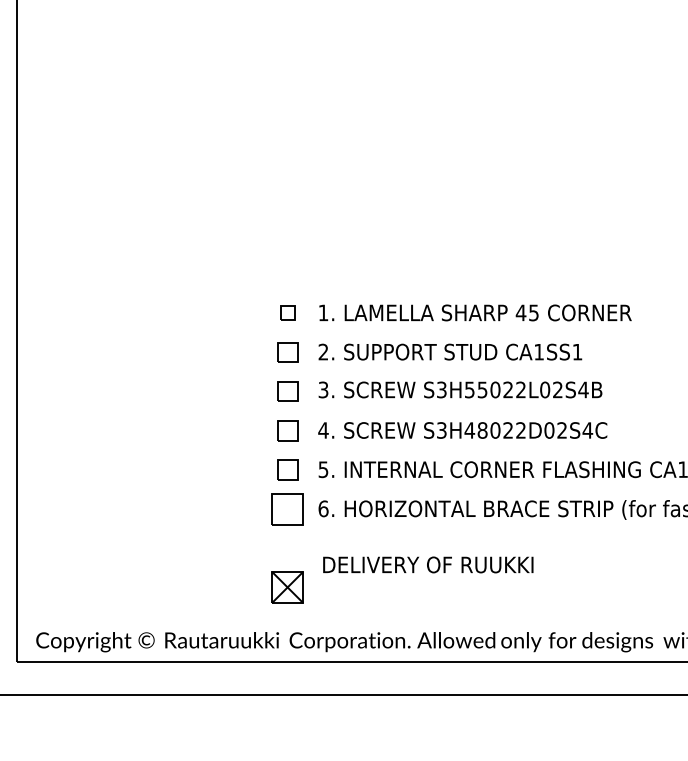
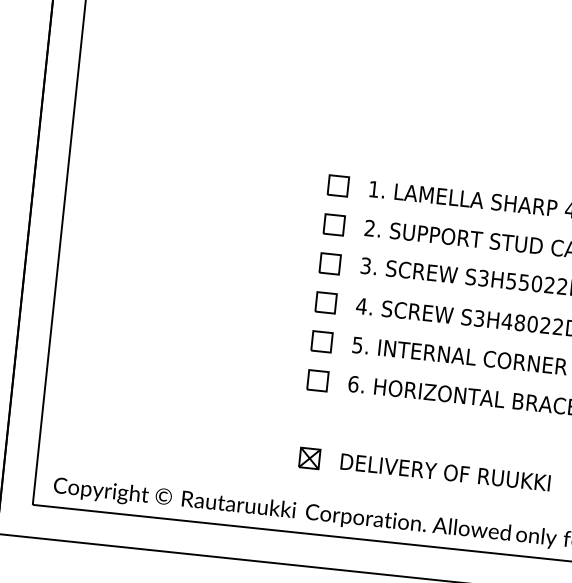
part: (287, 312) -> (338, 185), size x1.43
part: (287, 508) -> (317, 380), size x0.62
text: (428, 564) -> (445, 471), moved
part: (287, 586) -> (309, 457), size x0.62

